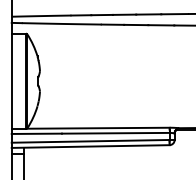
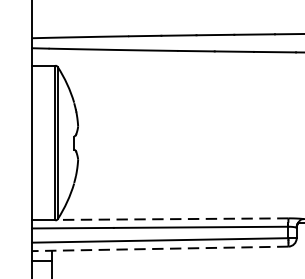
line: (97, 128) -> (171, 219), solid -> dashed
line: (90, 146) -> (160, 248), solid -> dashed

